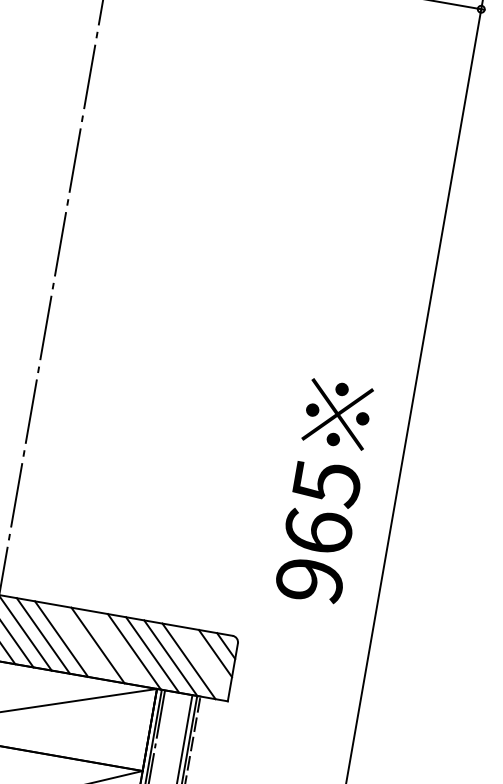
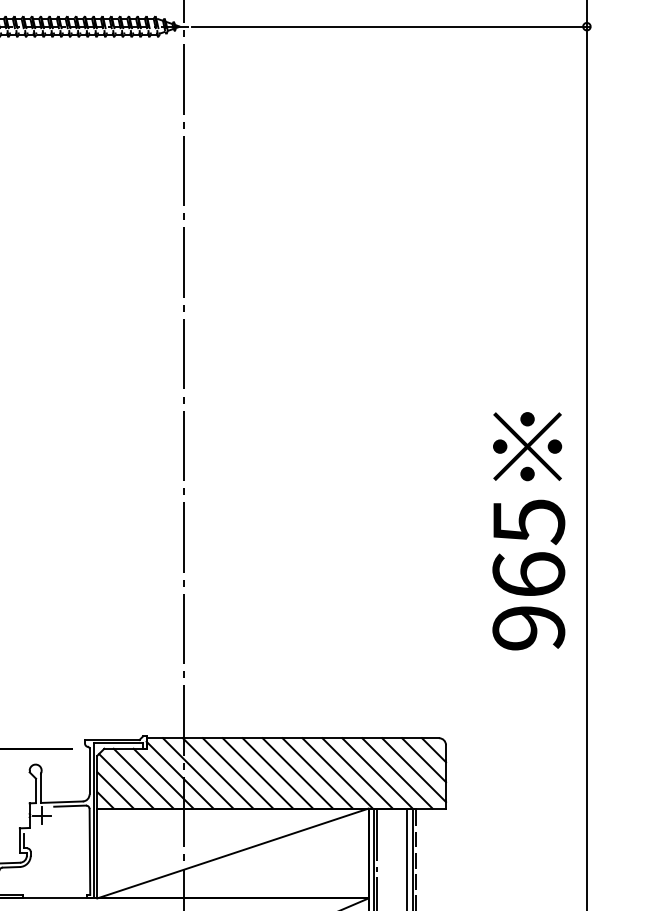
text: (325, 492) -> (528, 531), moved
line: (79, 642) -> (277, 773), added
line: (115, 648) -> (317, 773), added
line: (205, 661) -> (414, 770), added

